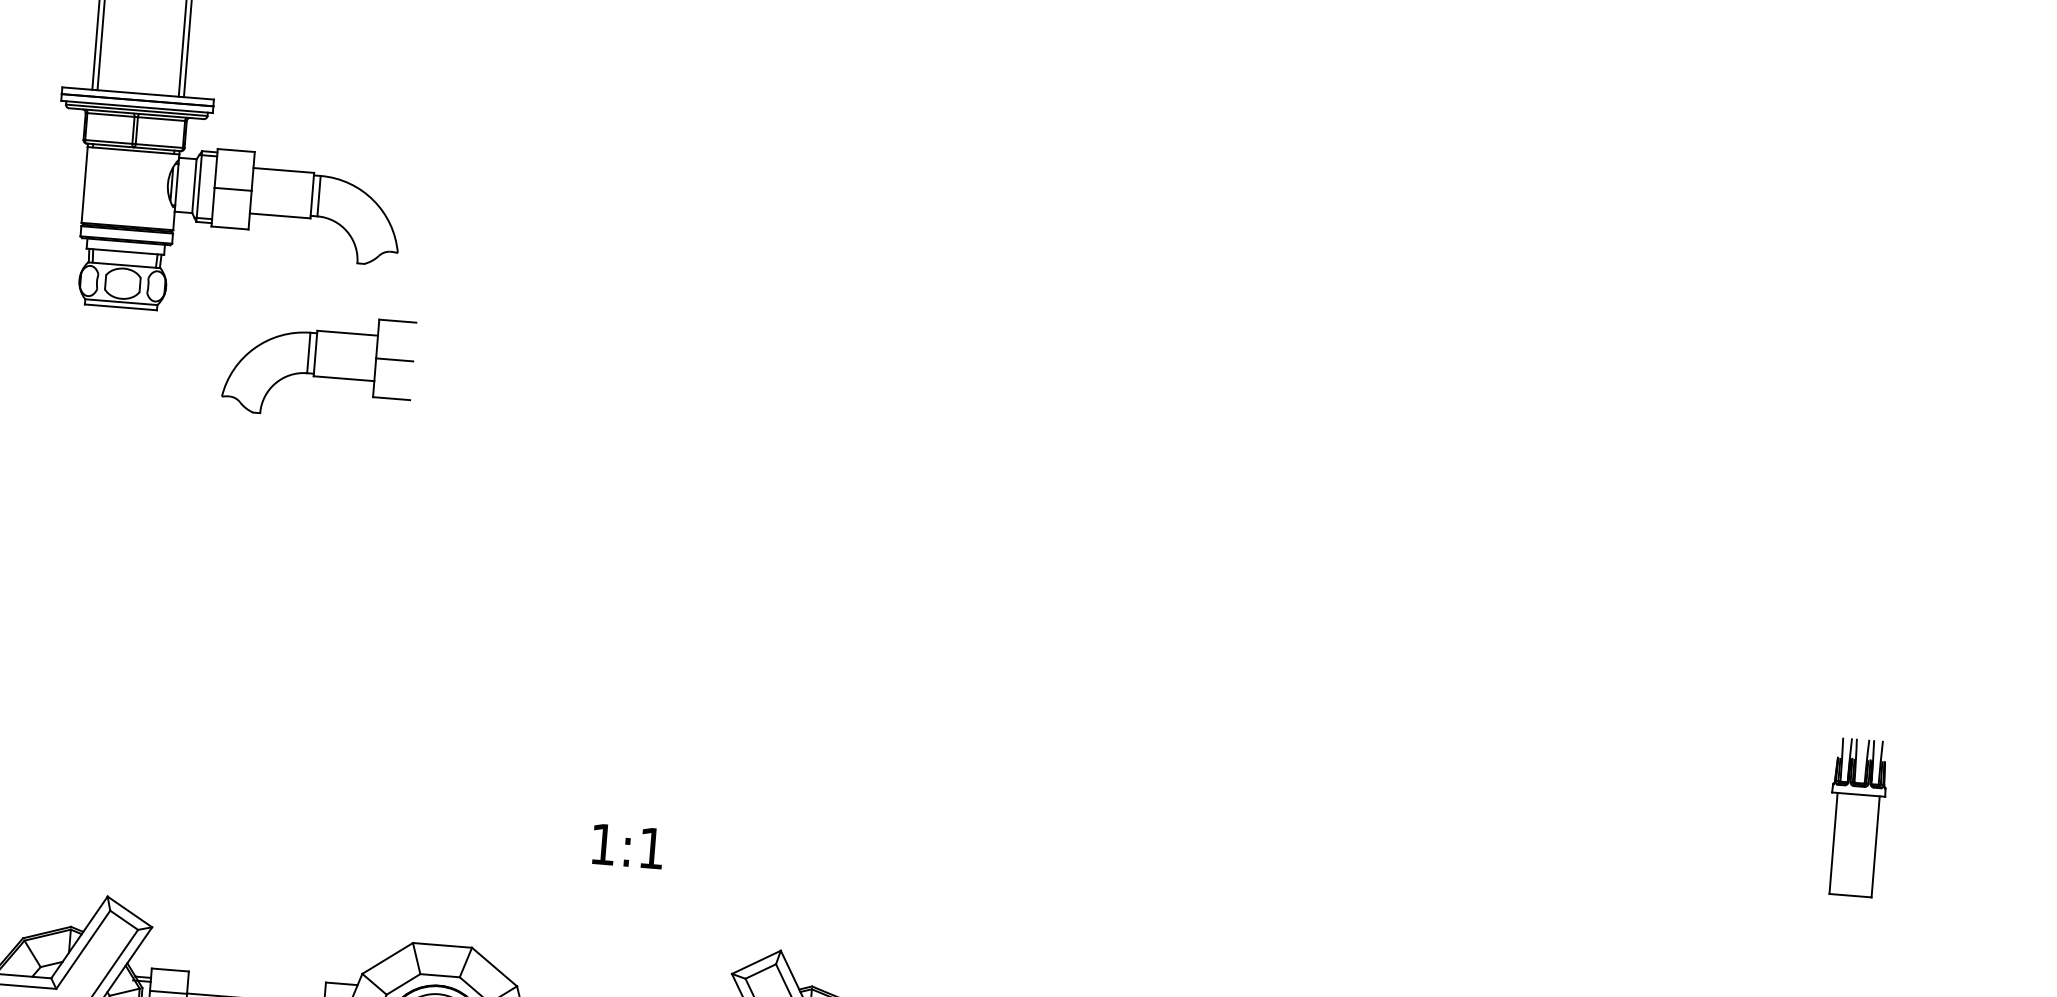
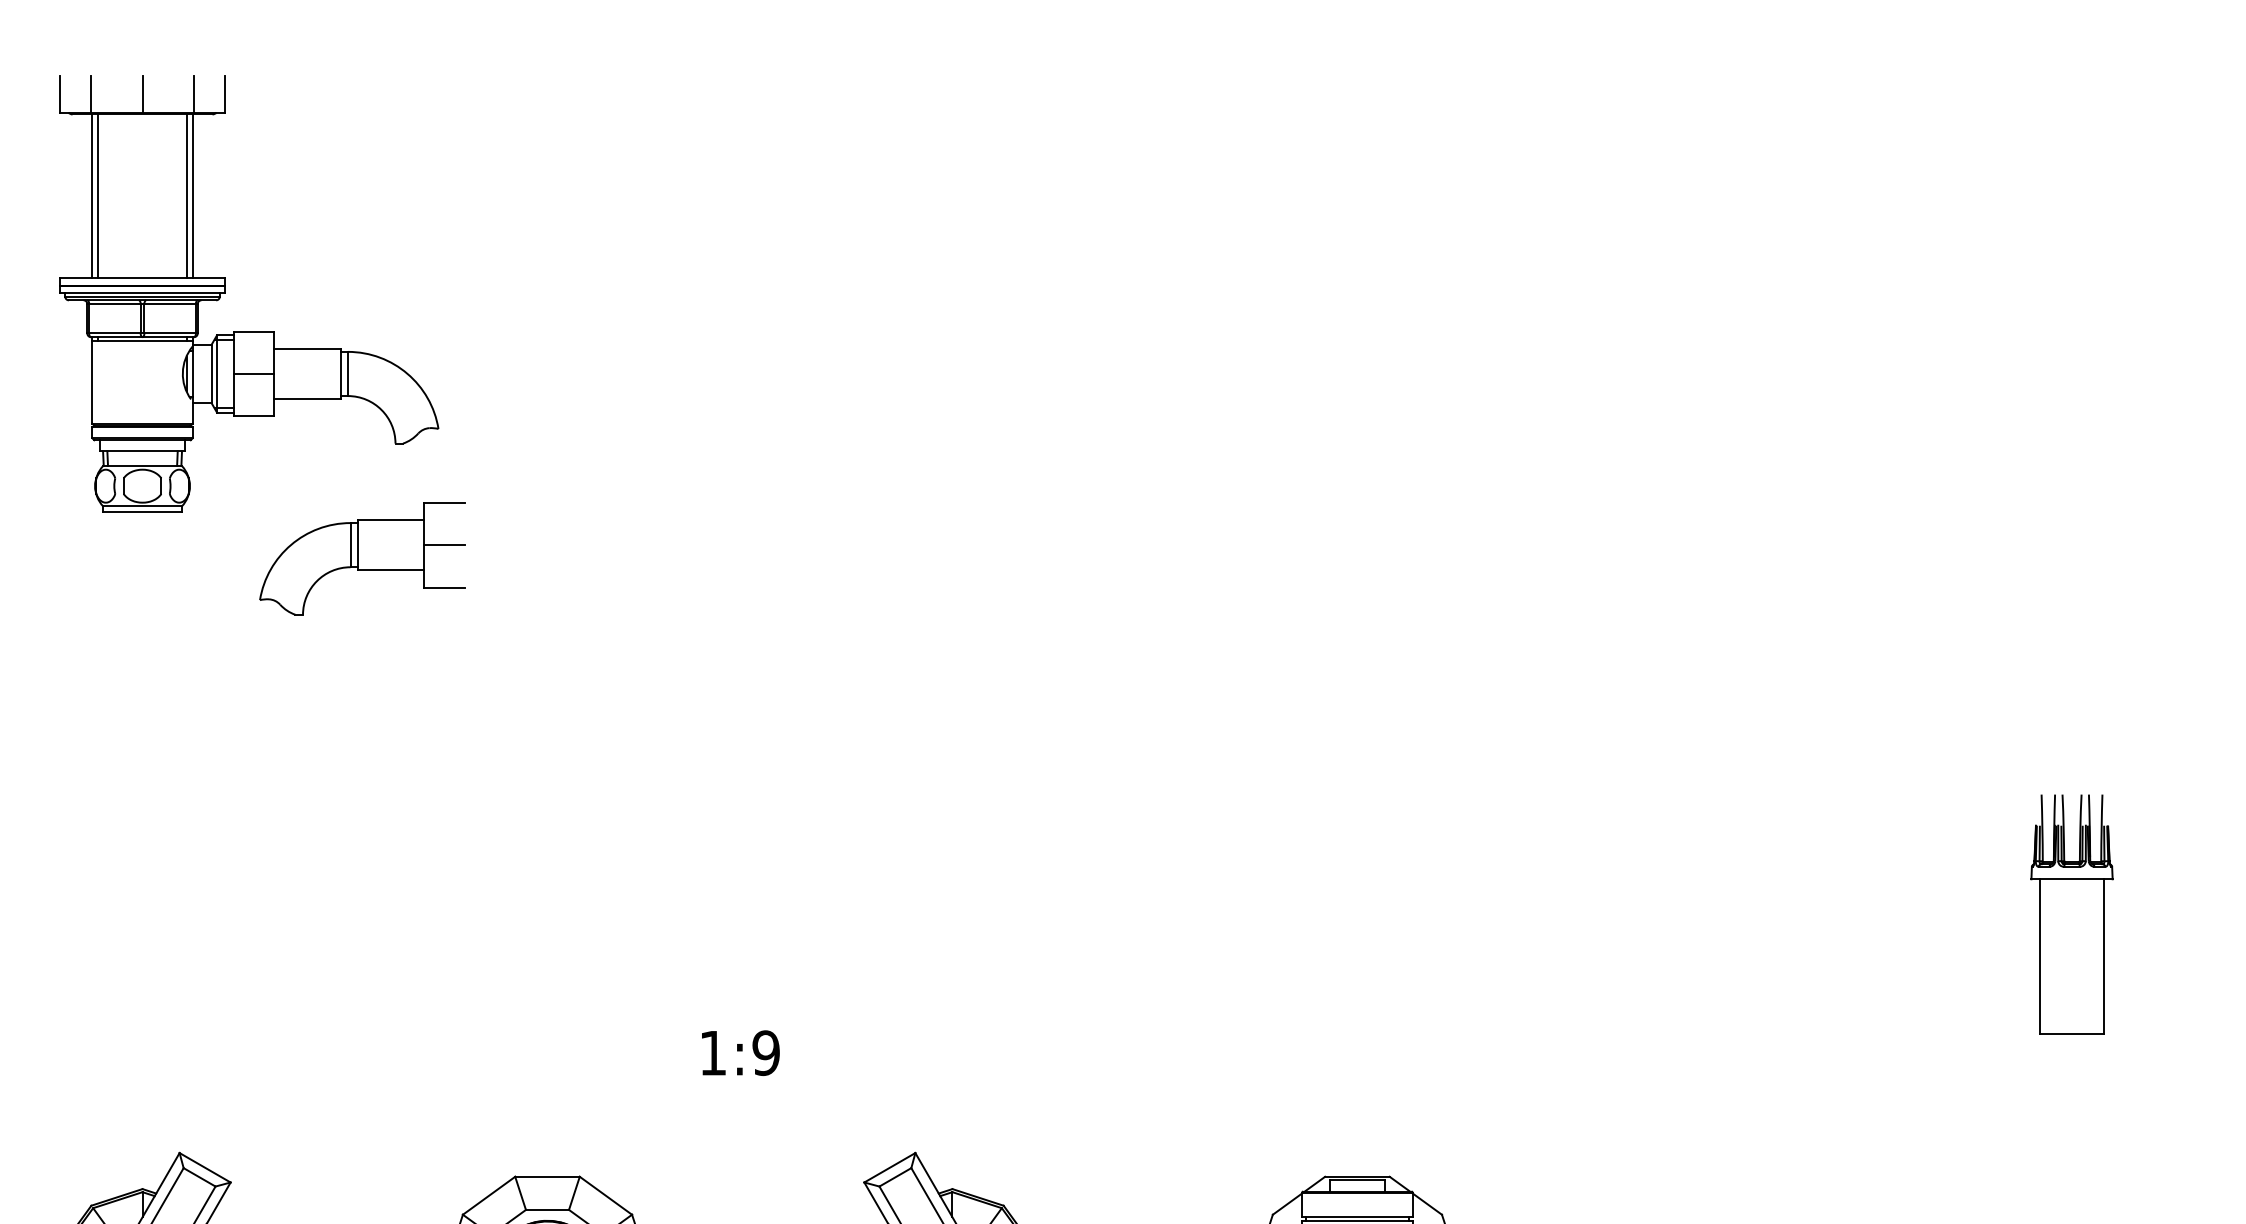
part: (1857, 817) -> (2072, 914), size x1.4
text: (651, 848) -> (765, 1053), 1:1 -> 1:9

